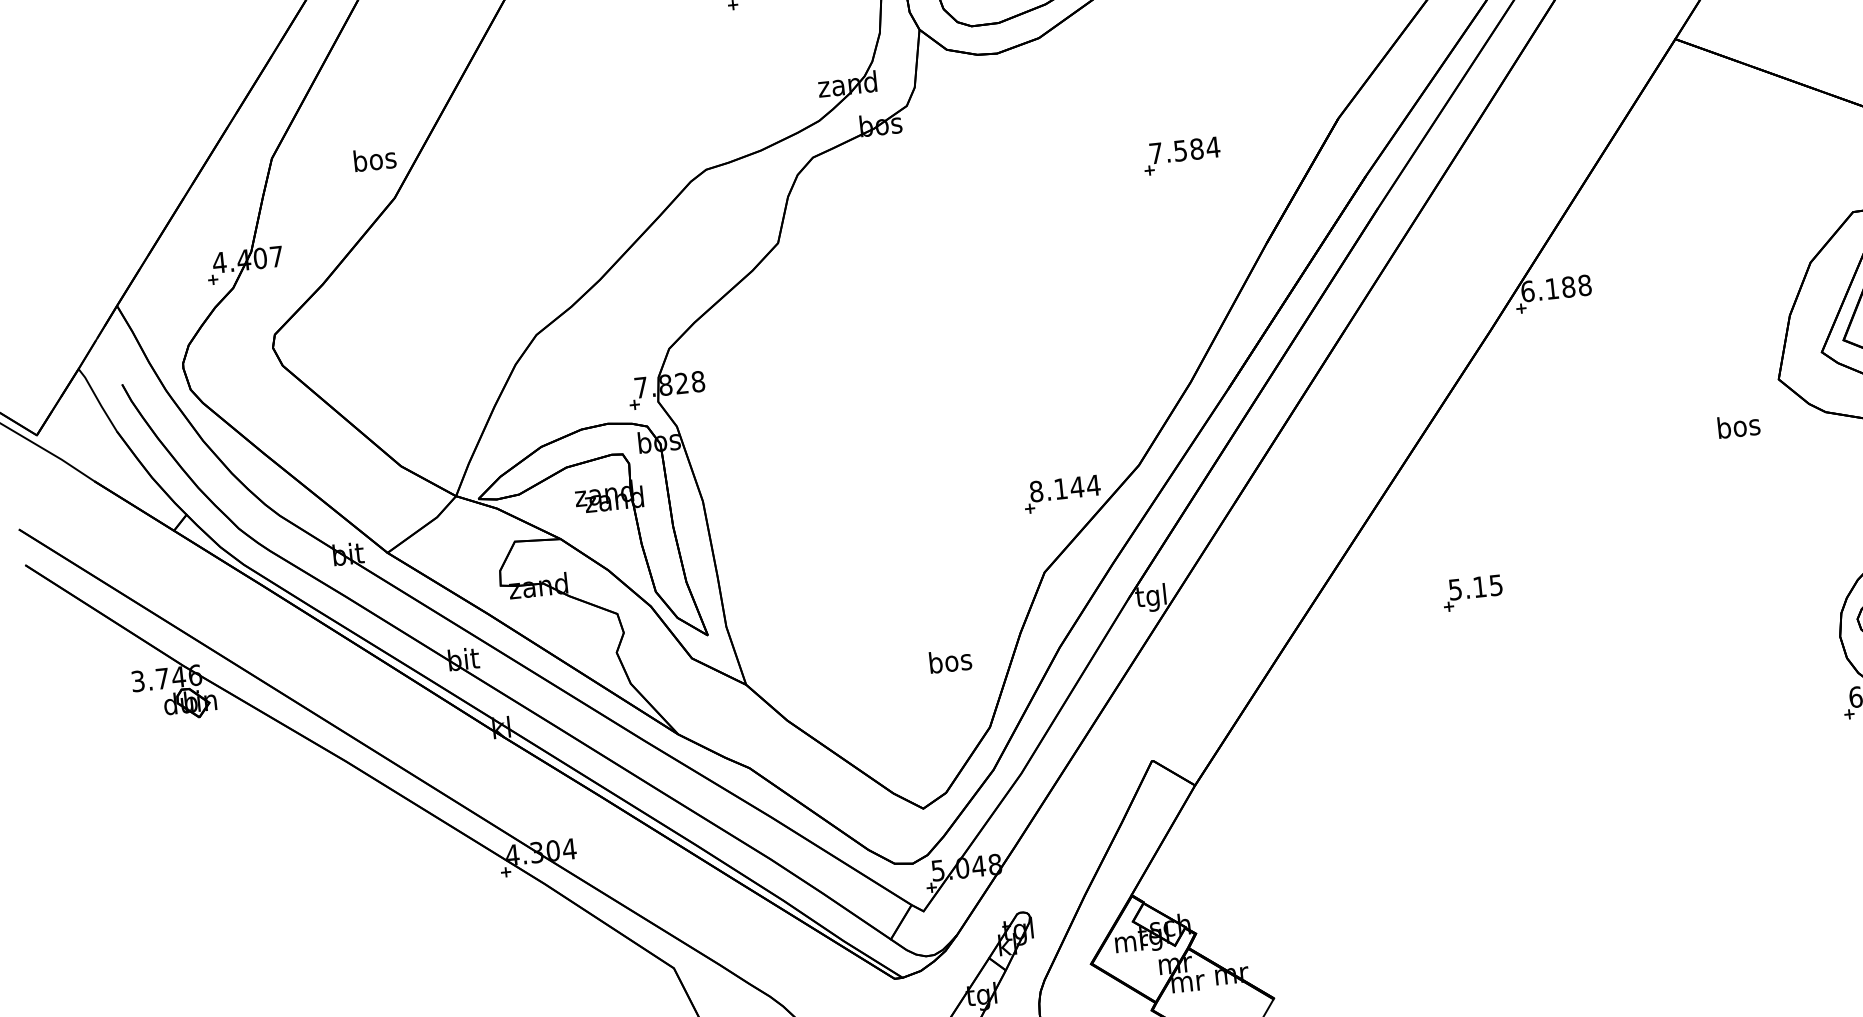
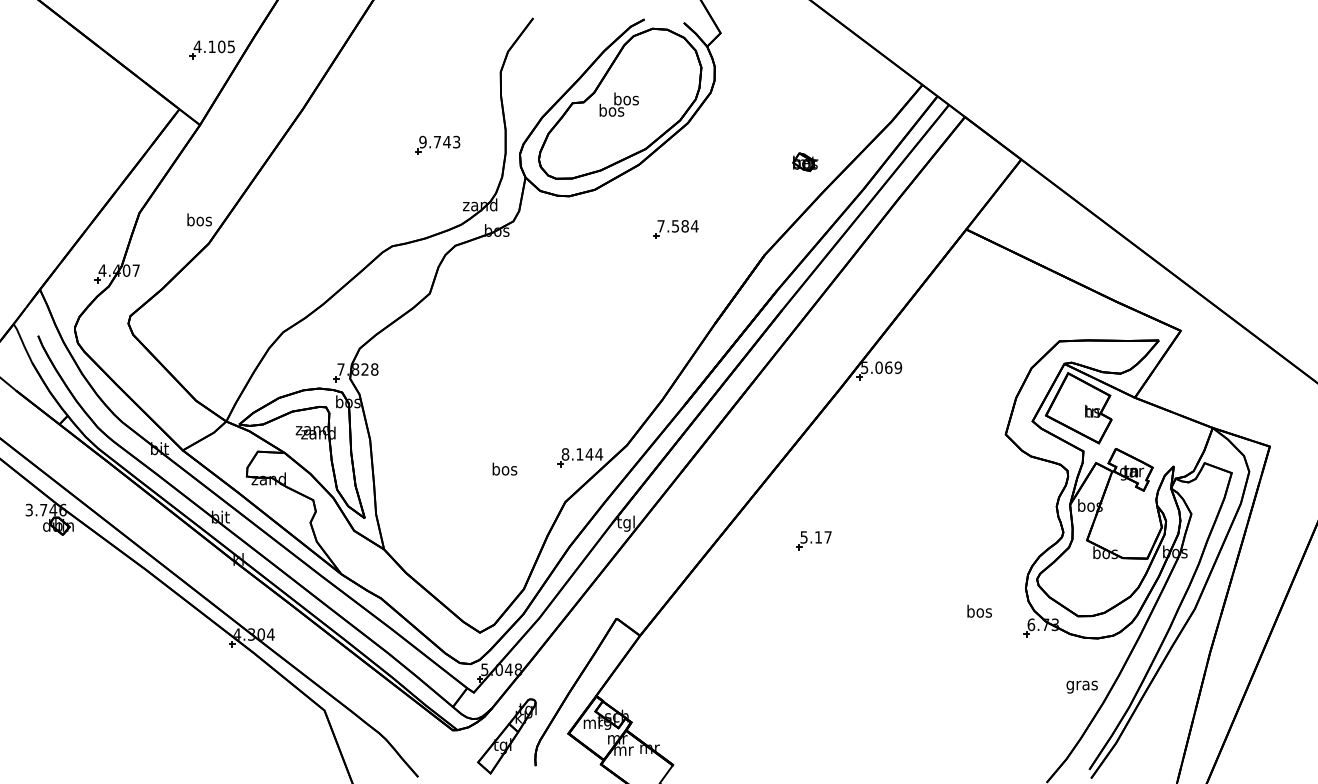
part: (1181, 156) -> (675, 229), moved
text: (1556, 288) -> (881, 367), 6.188 -> 5.069
text: (1738, 426) -> (979, 611), moved
text: (1495, 585) -> (827, 537), 5.15 -> 5.17
text: (949, 660) -> (504, 468), moved

